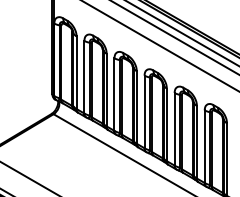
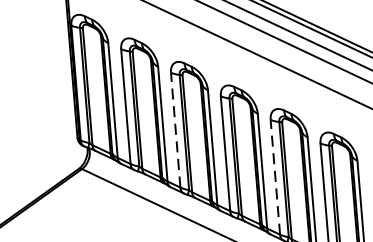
line: (114, 94) -> (175, 129), solid -> dashed
line: (174, 128) -> (275, 175), solid -> dashed

